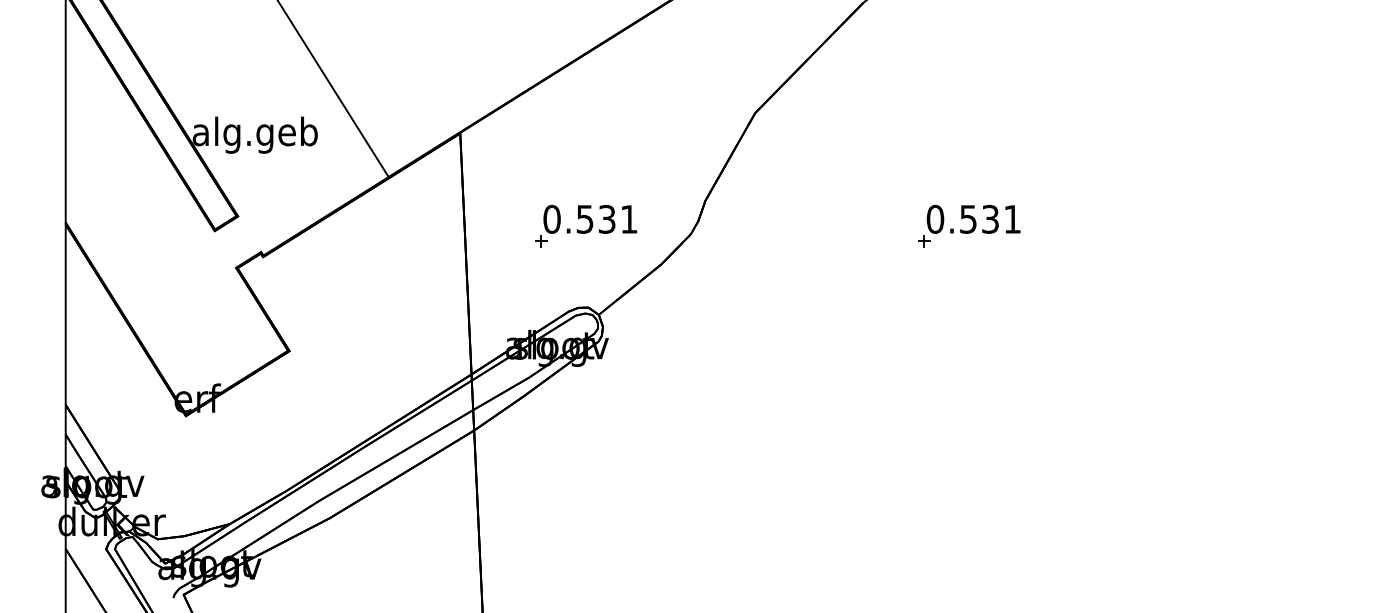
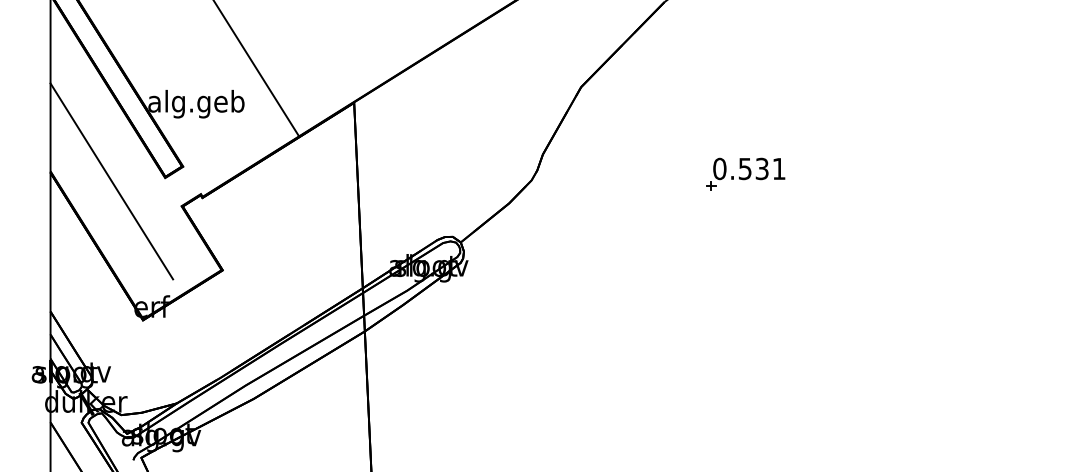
part: (585, 225) -> (450, 173), removed
line: (144, 235) -> (111, 181), added

